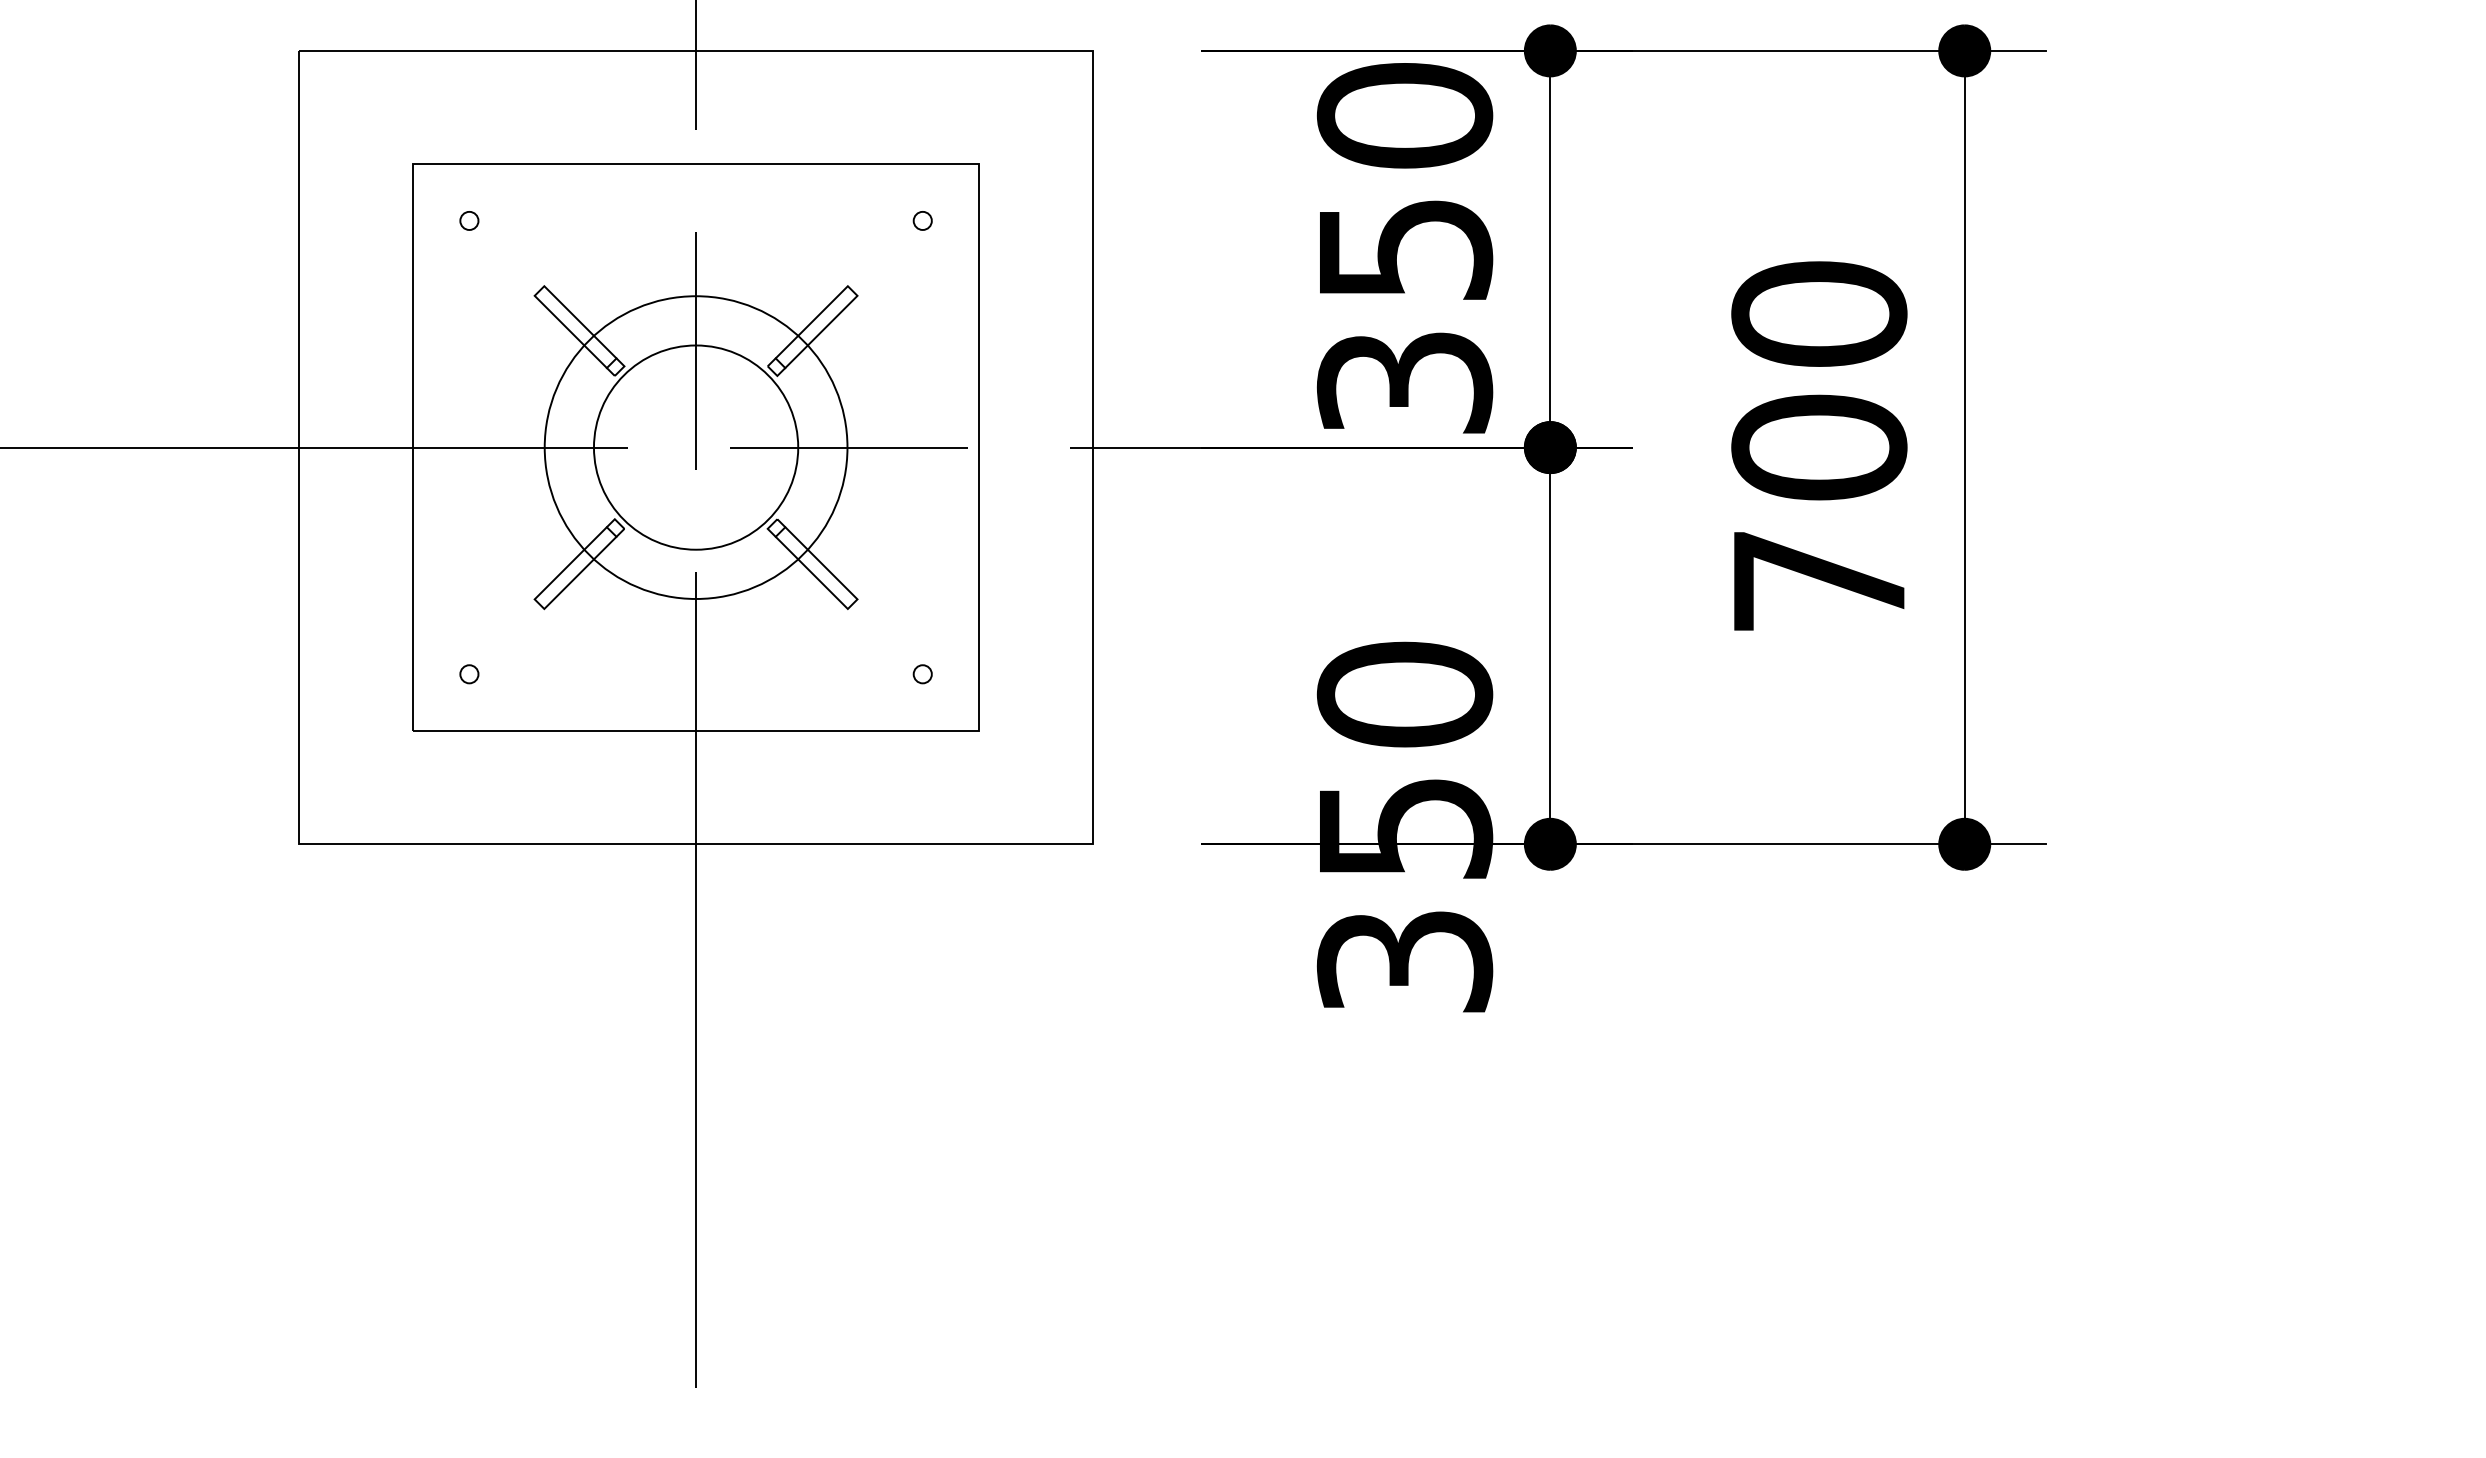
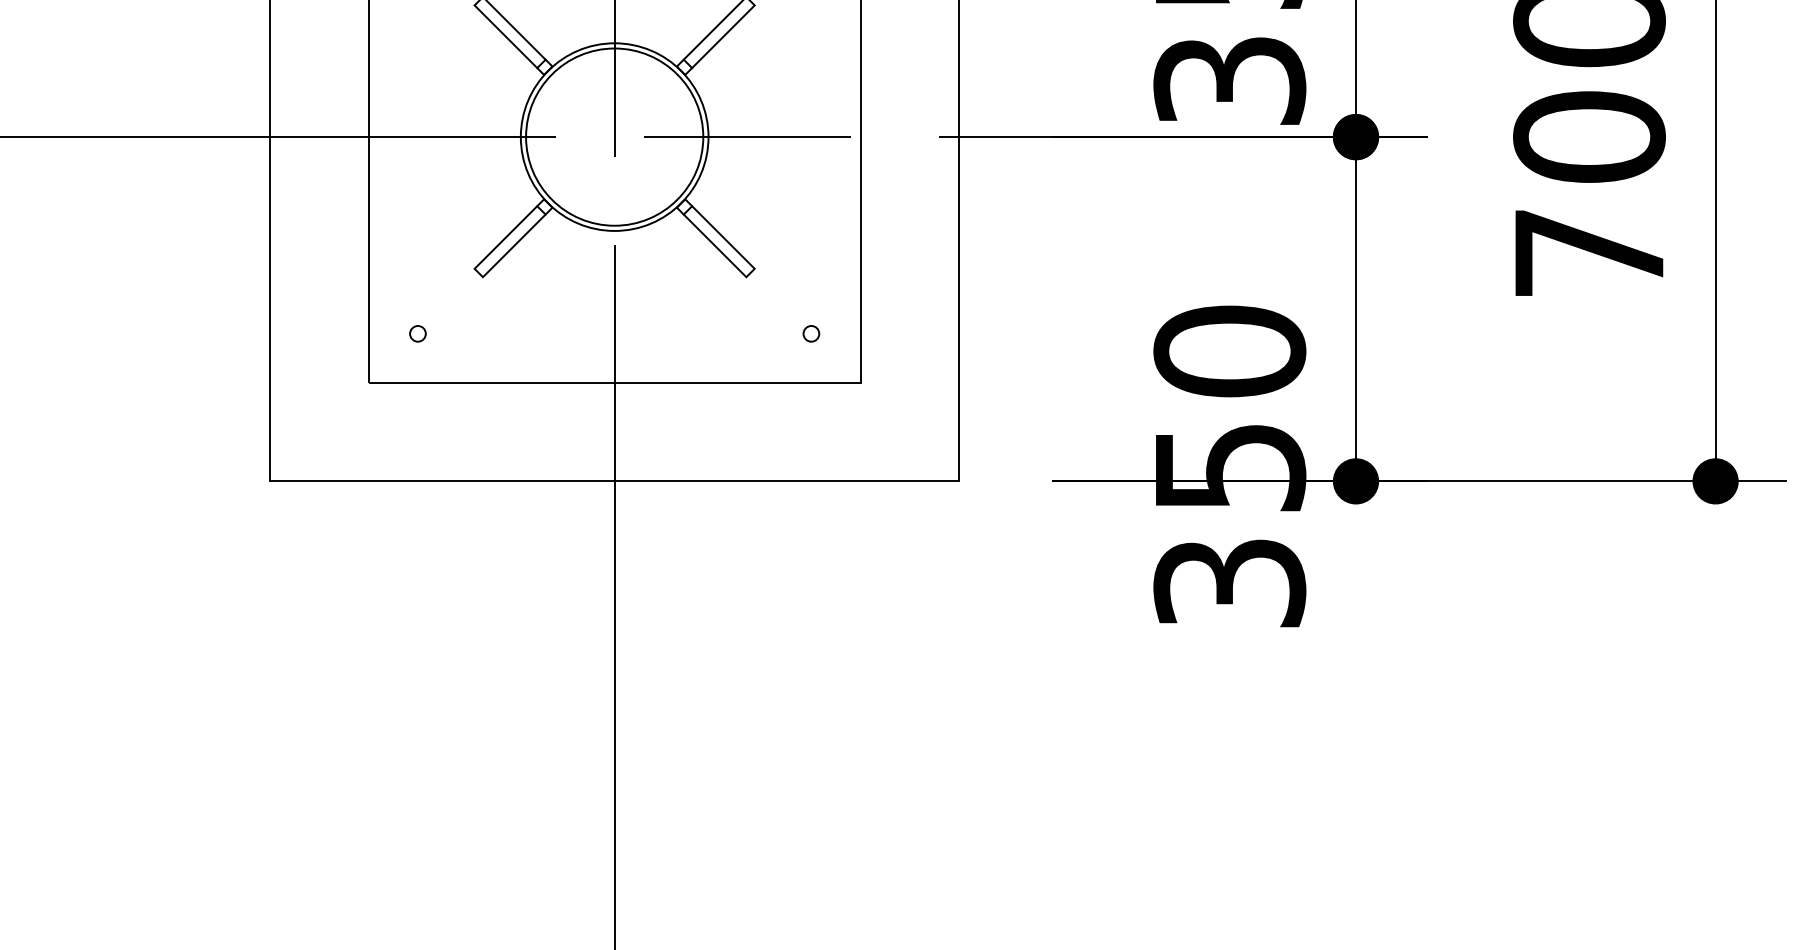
circle: (695, 447) -> (614, 137), size x0.71

